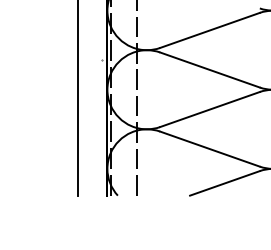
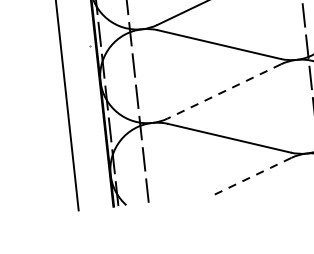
line: (209, 109) -> (223, 91), solid -> dashed
line: (224, 183) -> (251, 177), solid -> dashed

